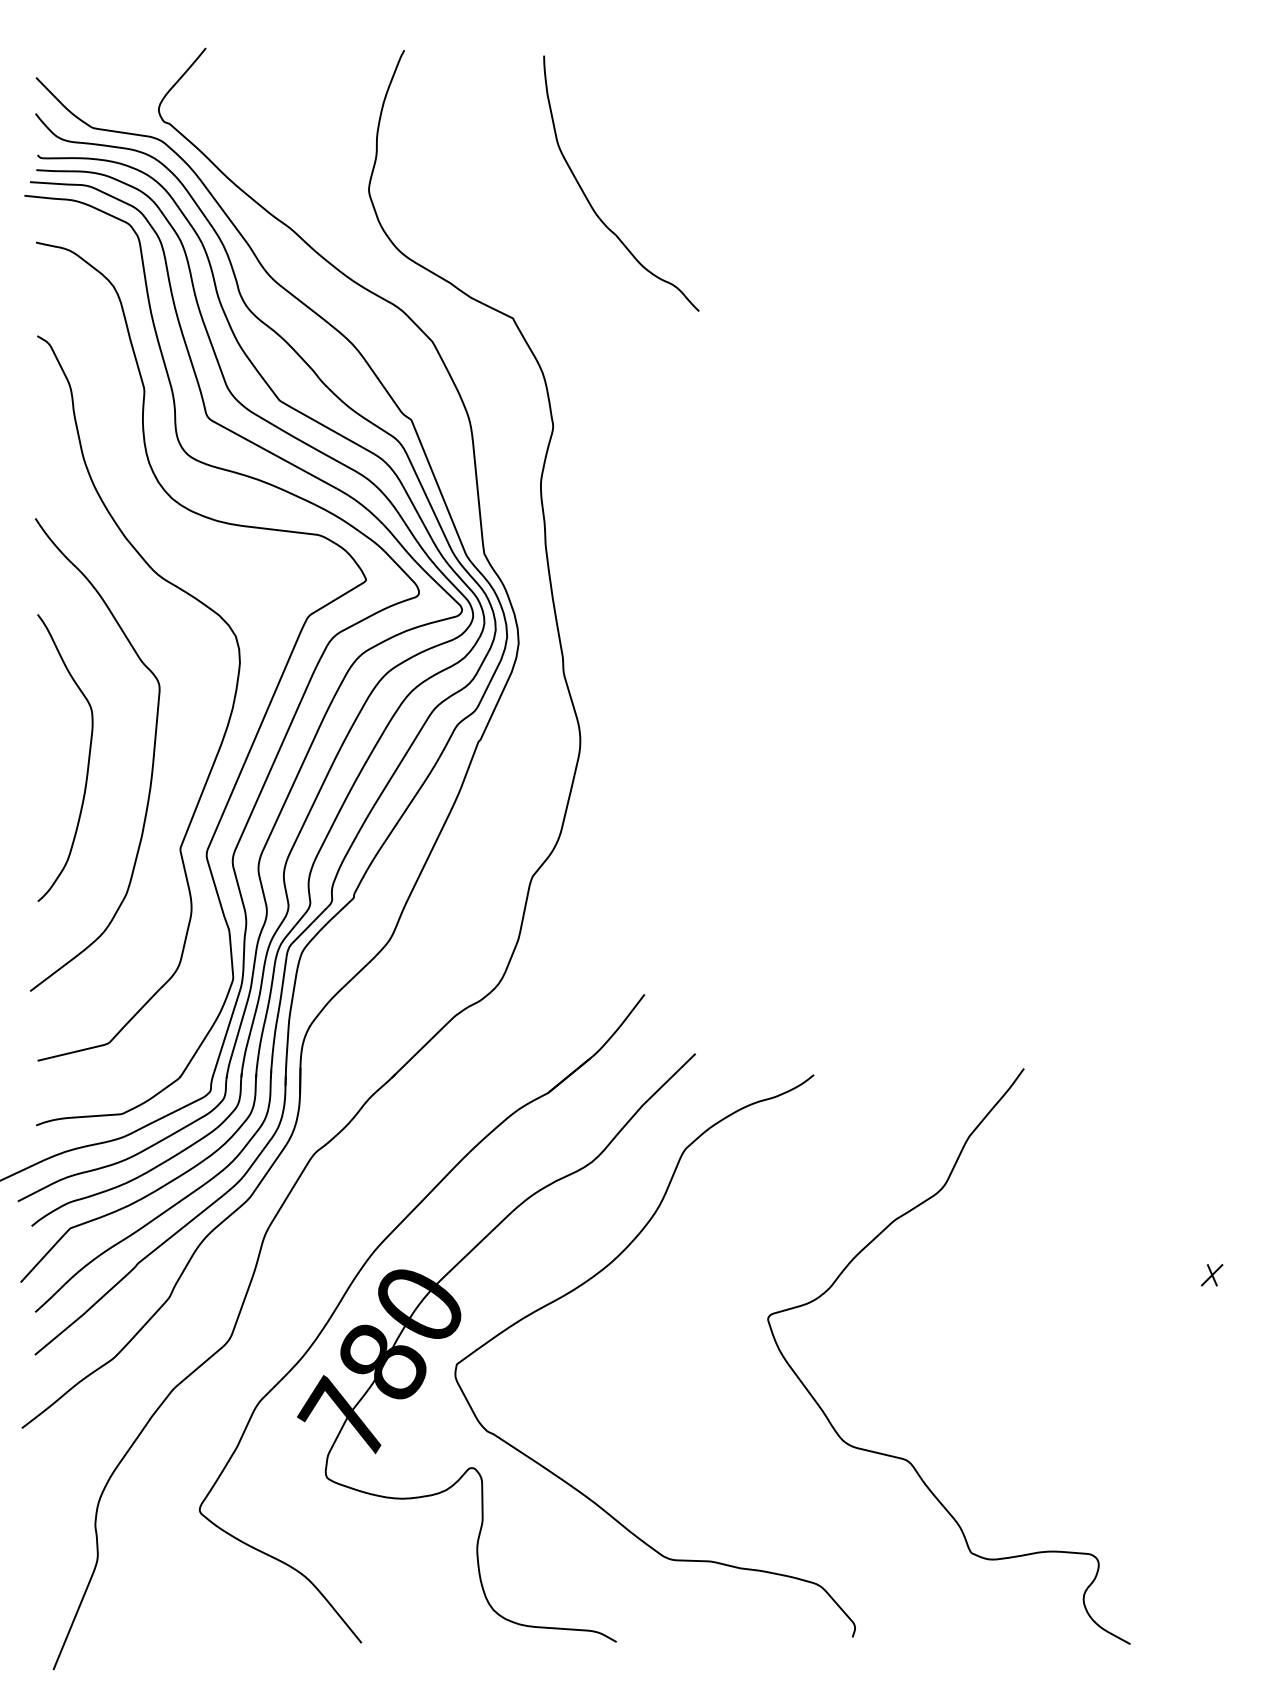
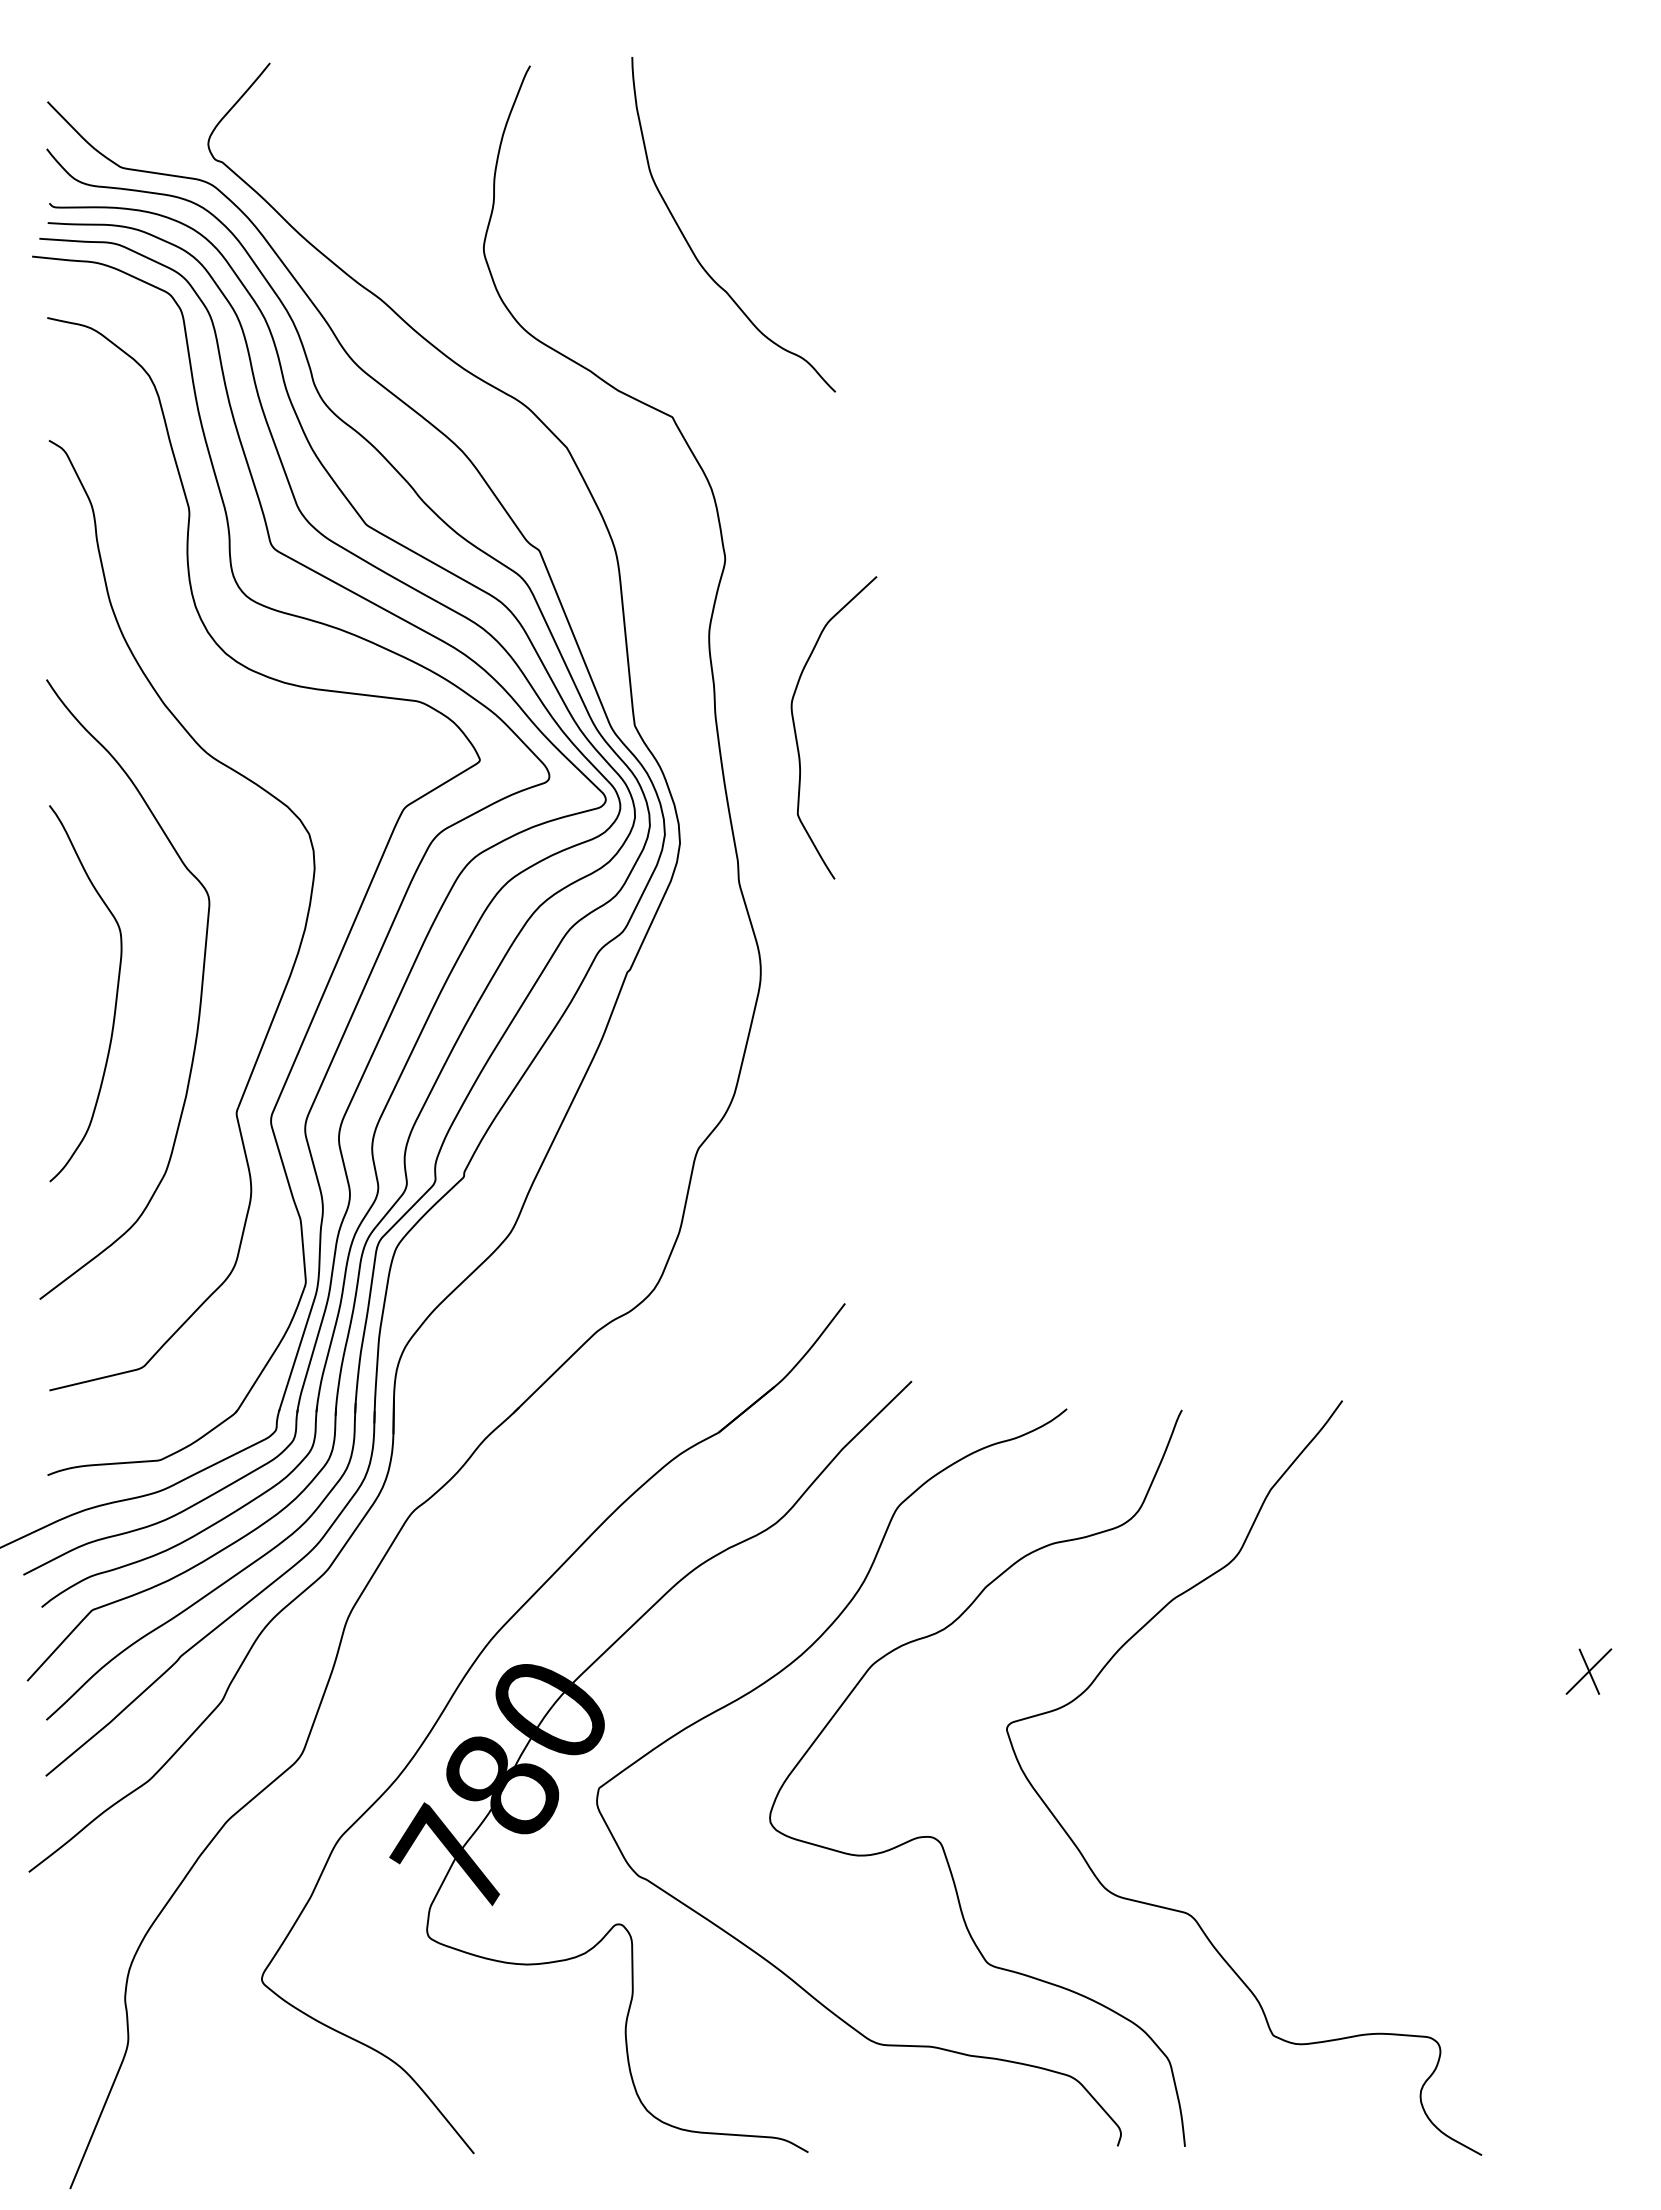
curve: (588, 199) -> (690, 245), moved
curve: (607, 558) -> (796, 732), added
part: (1211, 1275) -> (1588, 1671), size x1.67
curve: (713, 1401) -> (935, 1837), added

